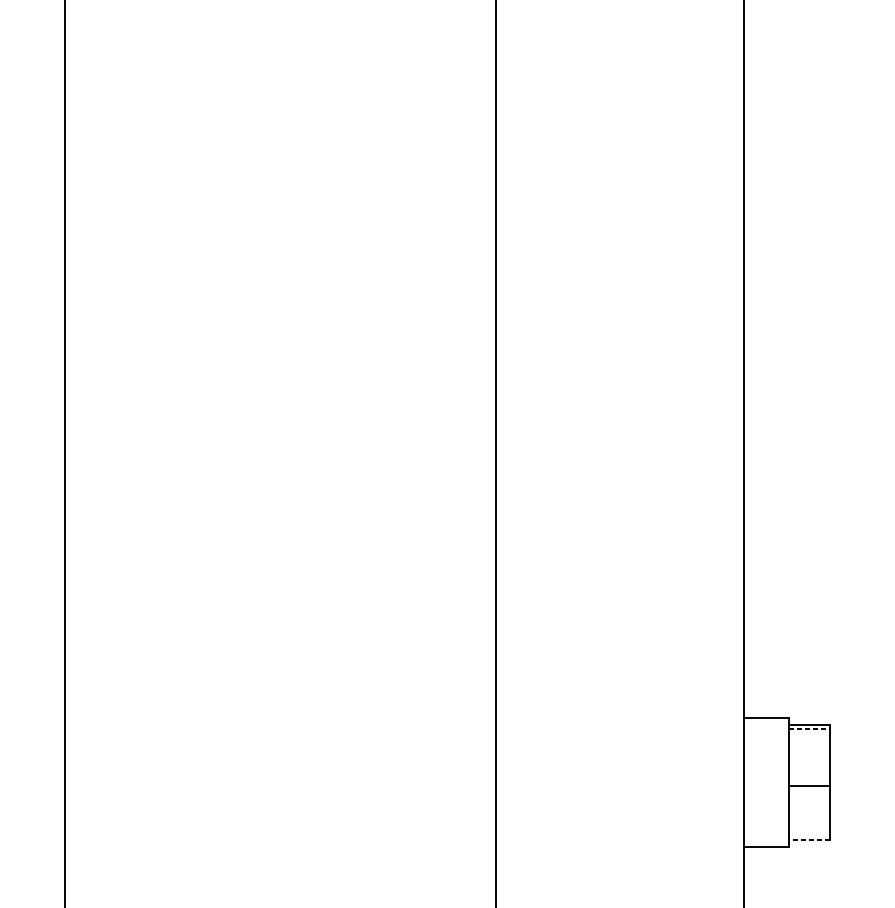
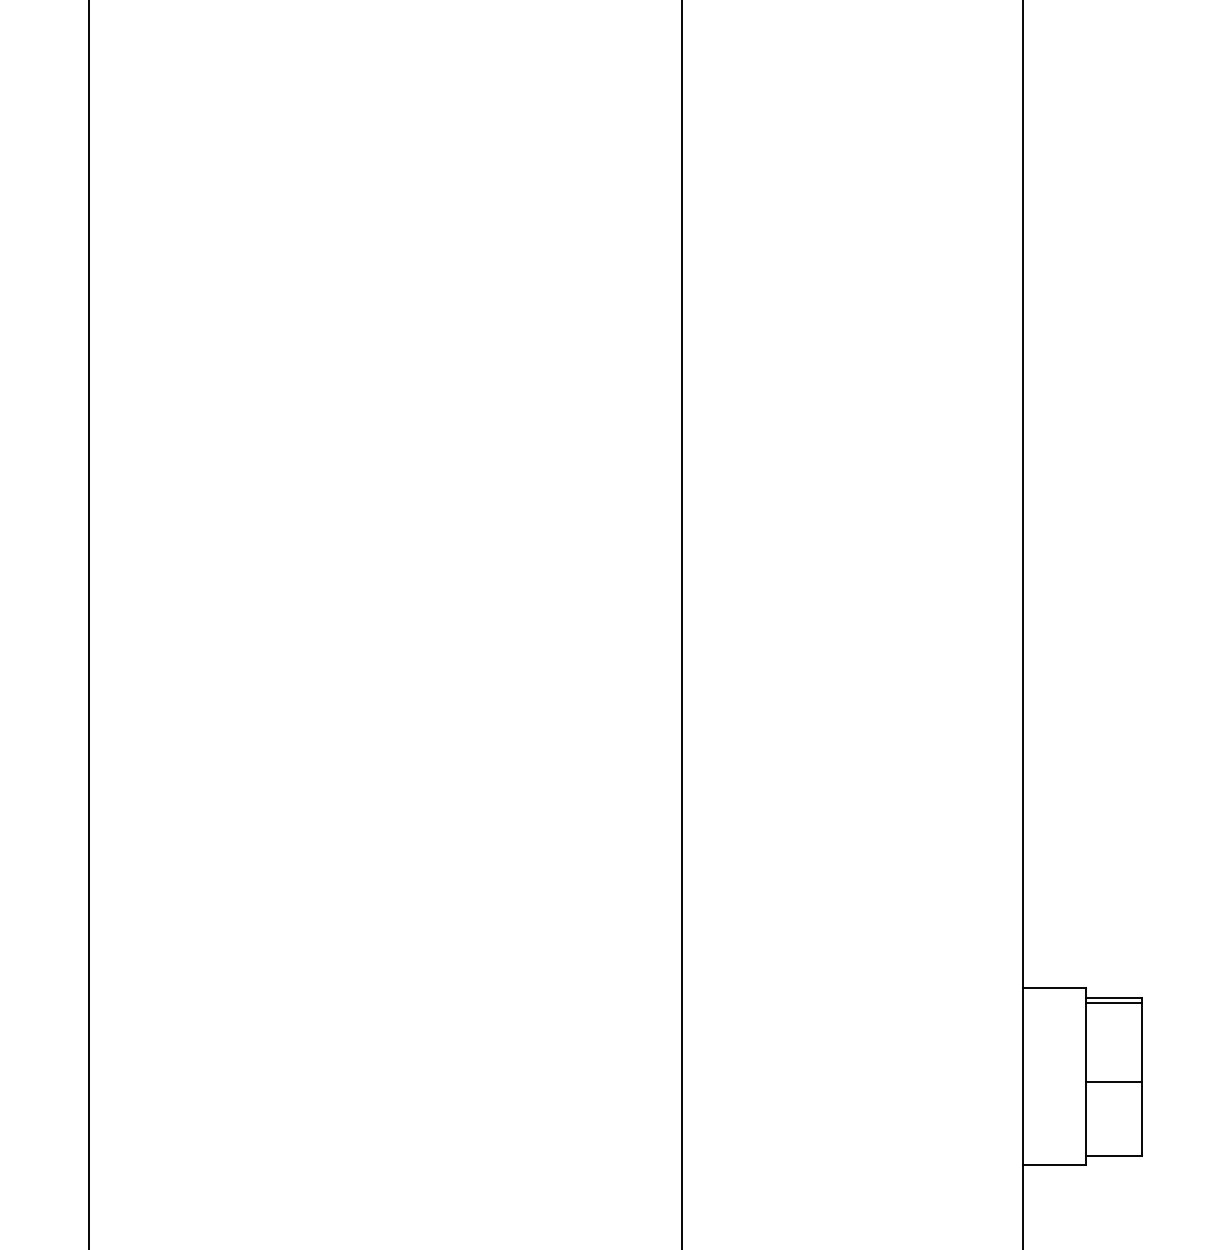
line: (810, 729) -> (1114, 1003), dashed -> solid
line: (809, 839) -> (1113, 1155), dashed -> solid

